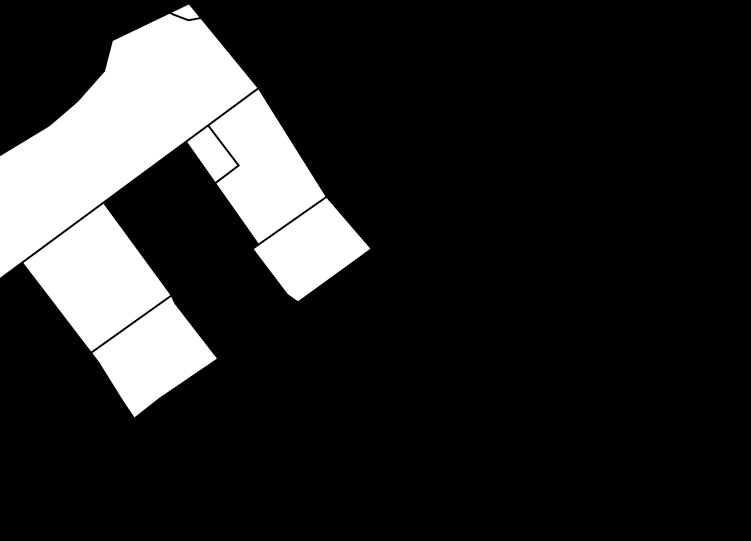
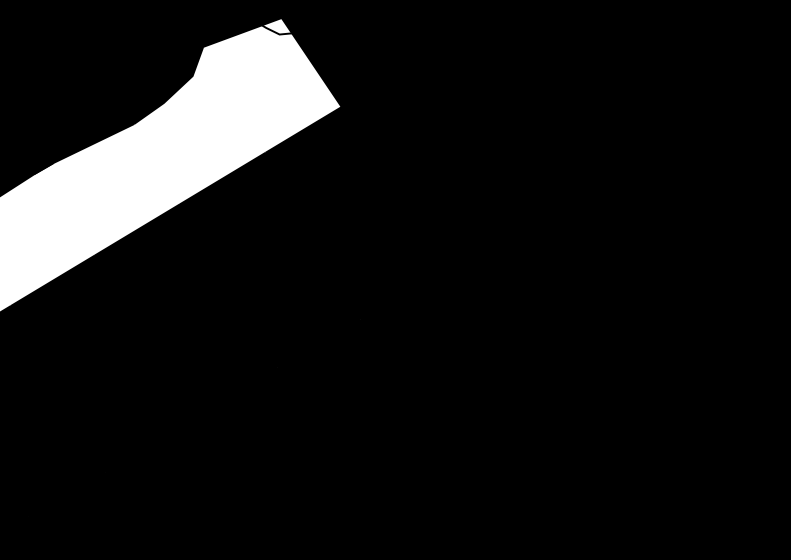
fill: (278, 195) -> (351, 213), added
fill: (119, 310) -> (185, 310), added

